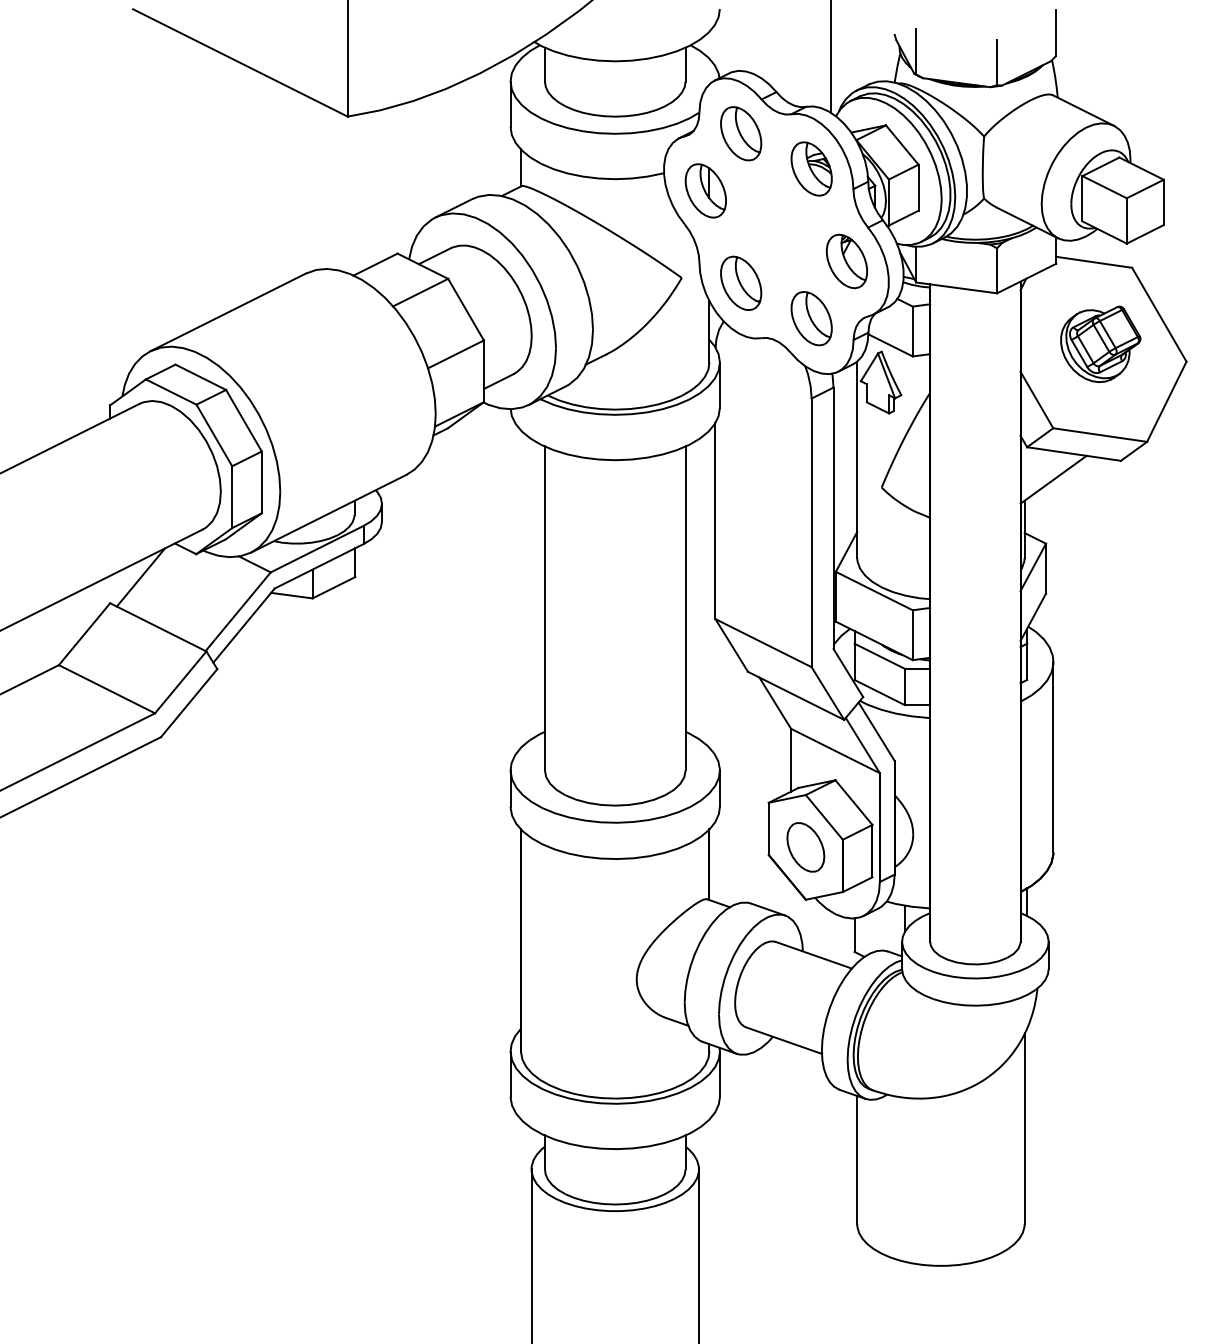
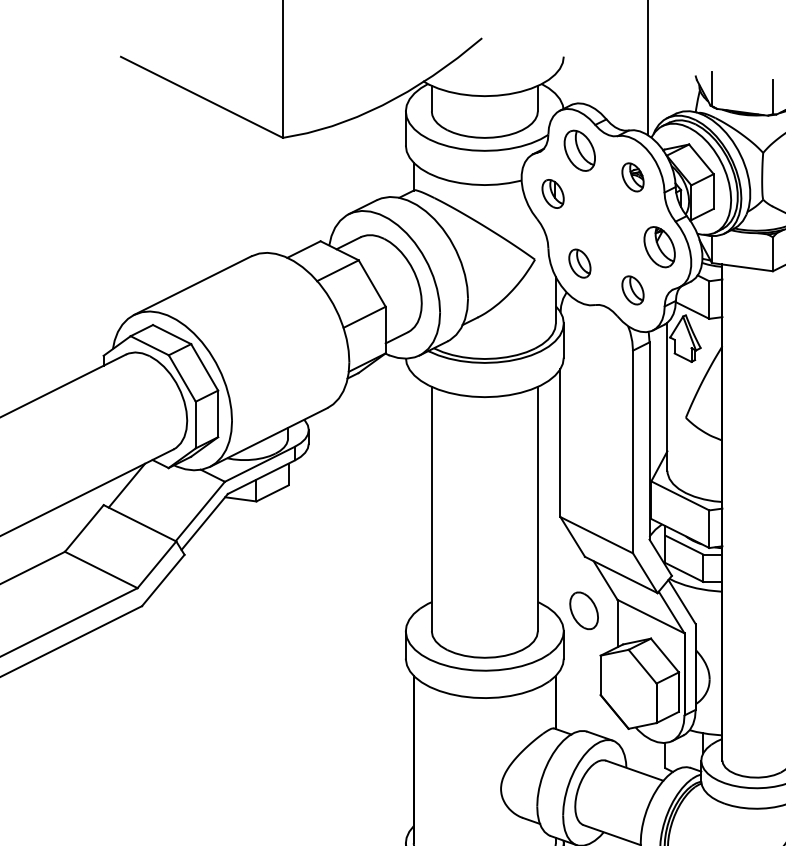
part: (811, 168) -> (632, 177), size x0.7
part: (705, 190) -> (552, 193), size x0.7
part: (741, 282) -> (580, 263), size x0.7
part: (811, 318) -> (632, 290), size x0.7
part: (805, 847) -> (583, 610), moved

